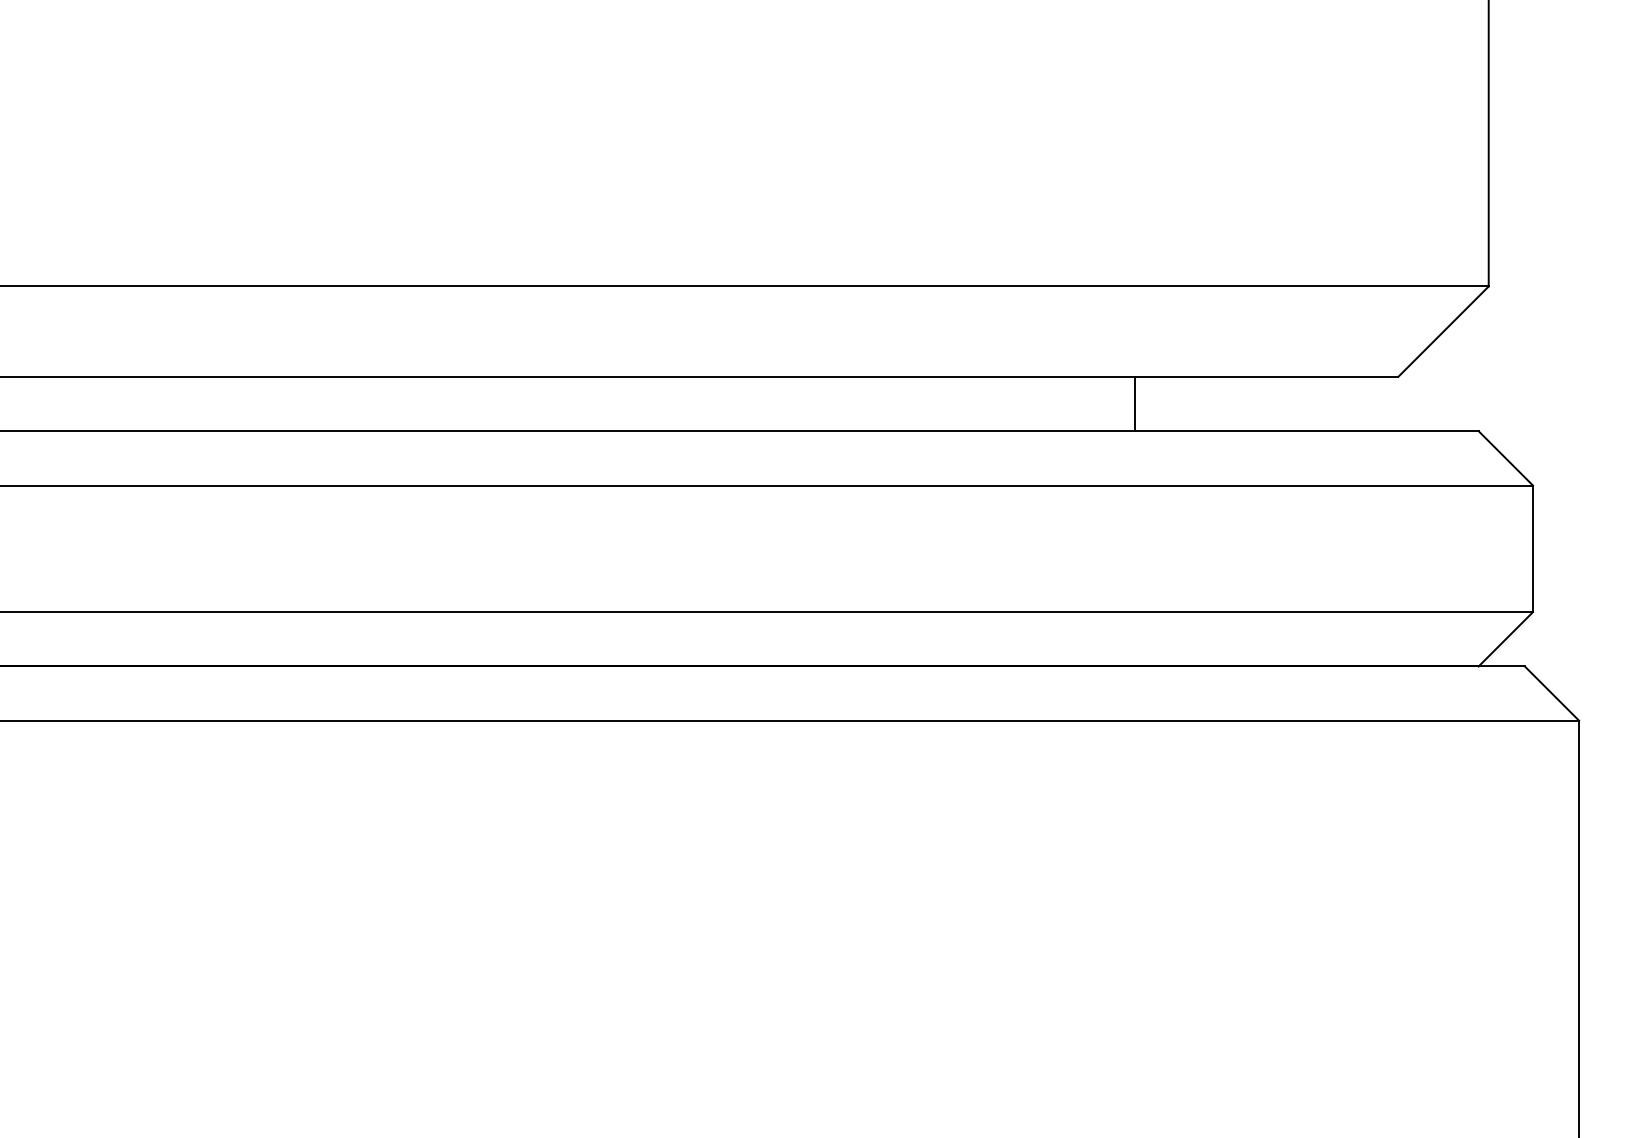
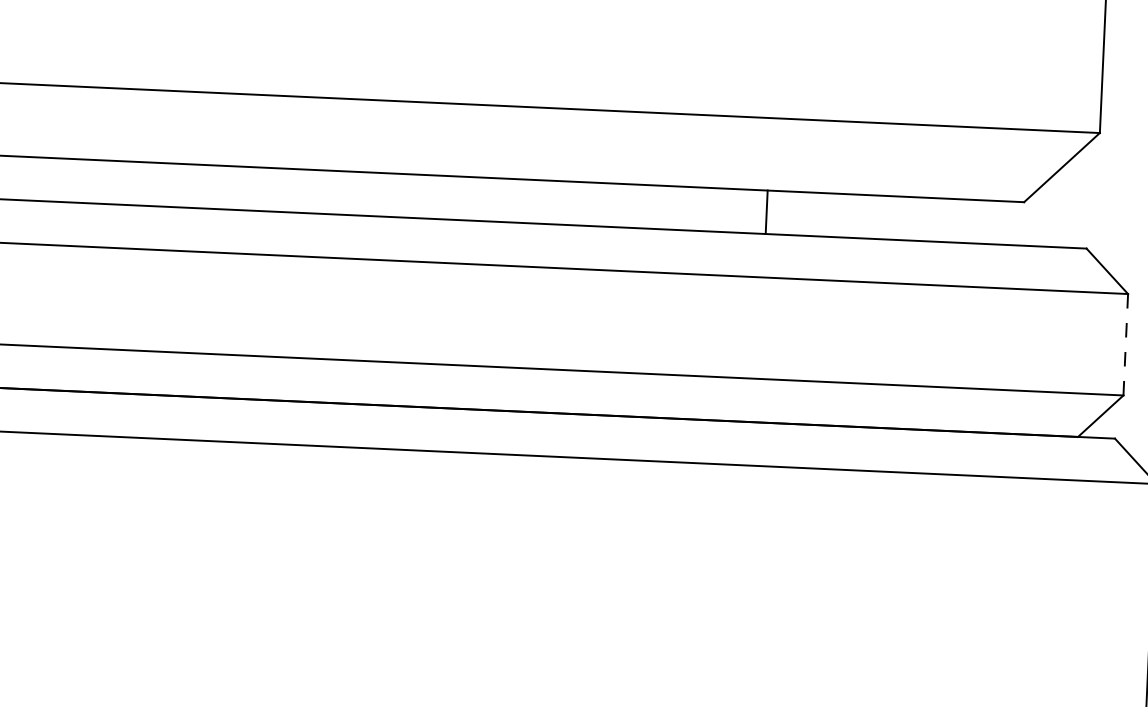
line: (1134, 403) -> (766, 211), moved
line: (1532, 548) -> (1125, 344), solid -> dashed

